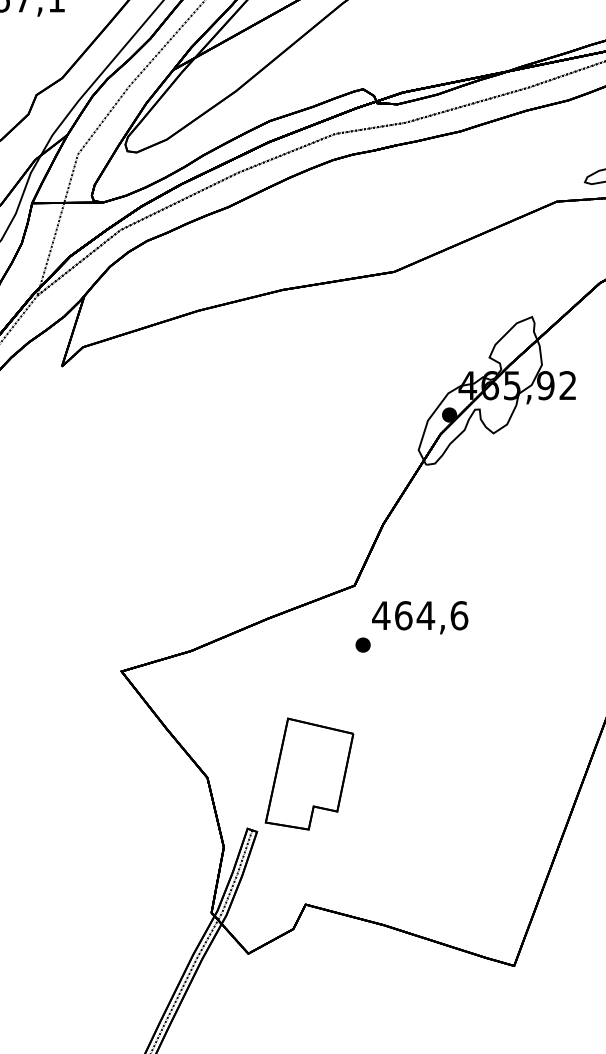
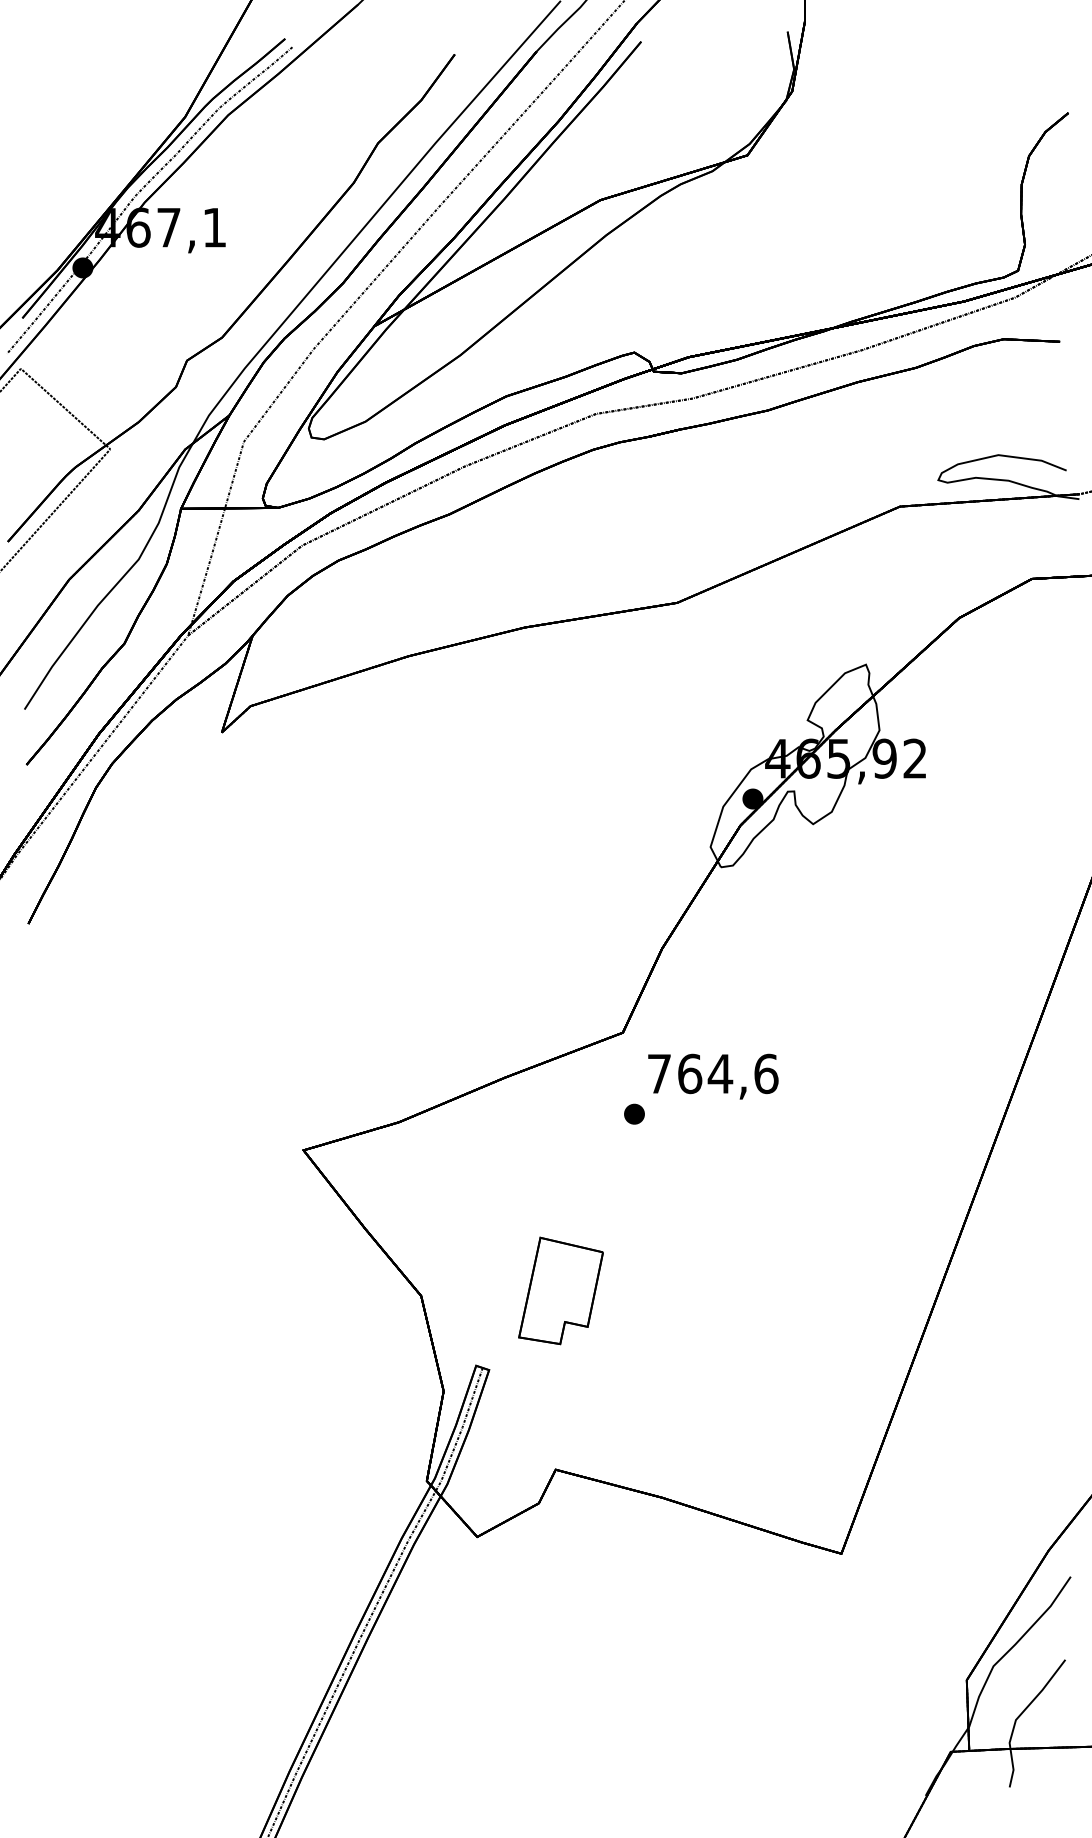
text: (381, 615) -> (659, 1073), 464,6 -> 764,6
part: (309, 773) -> (560, 1290), size x0.7

